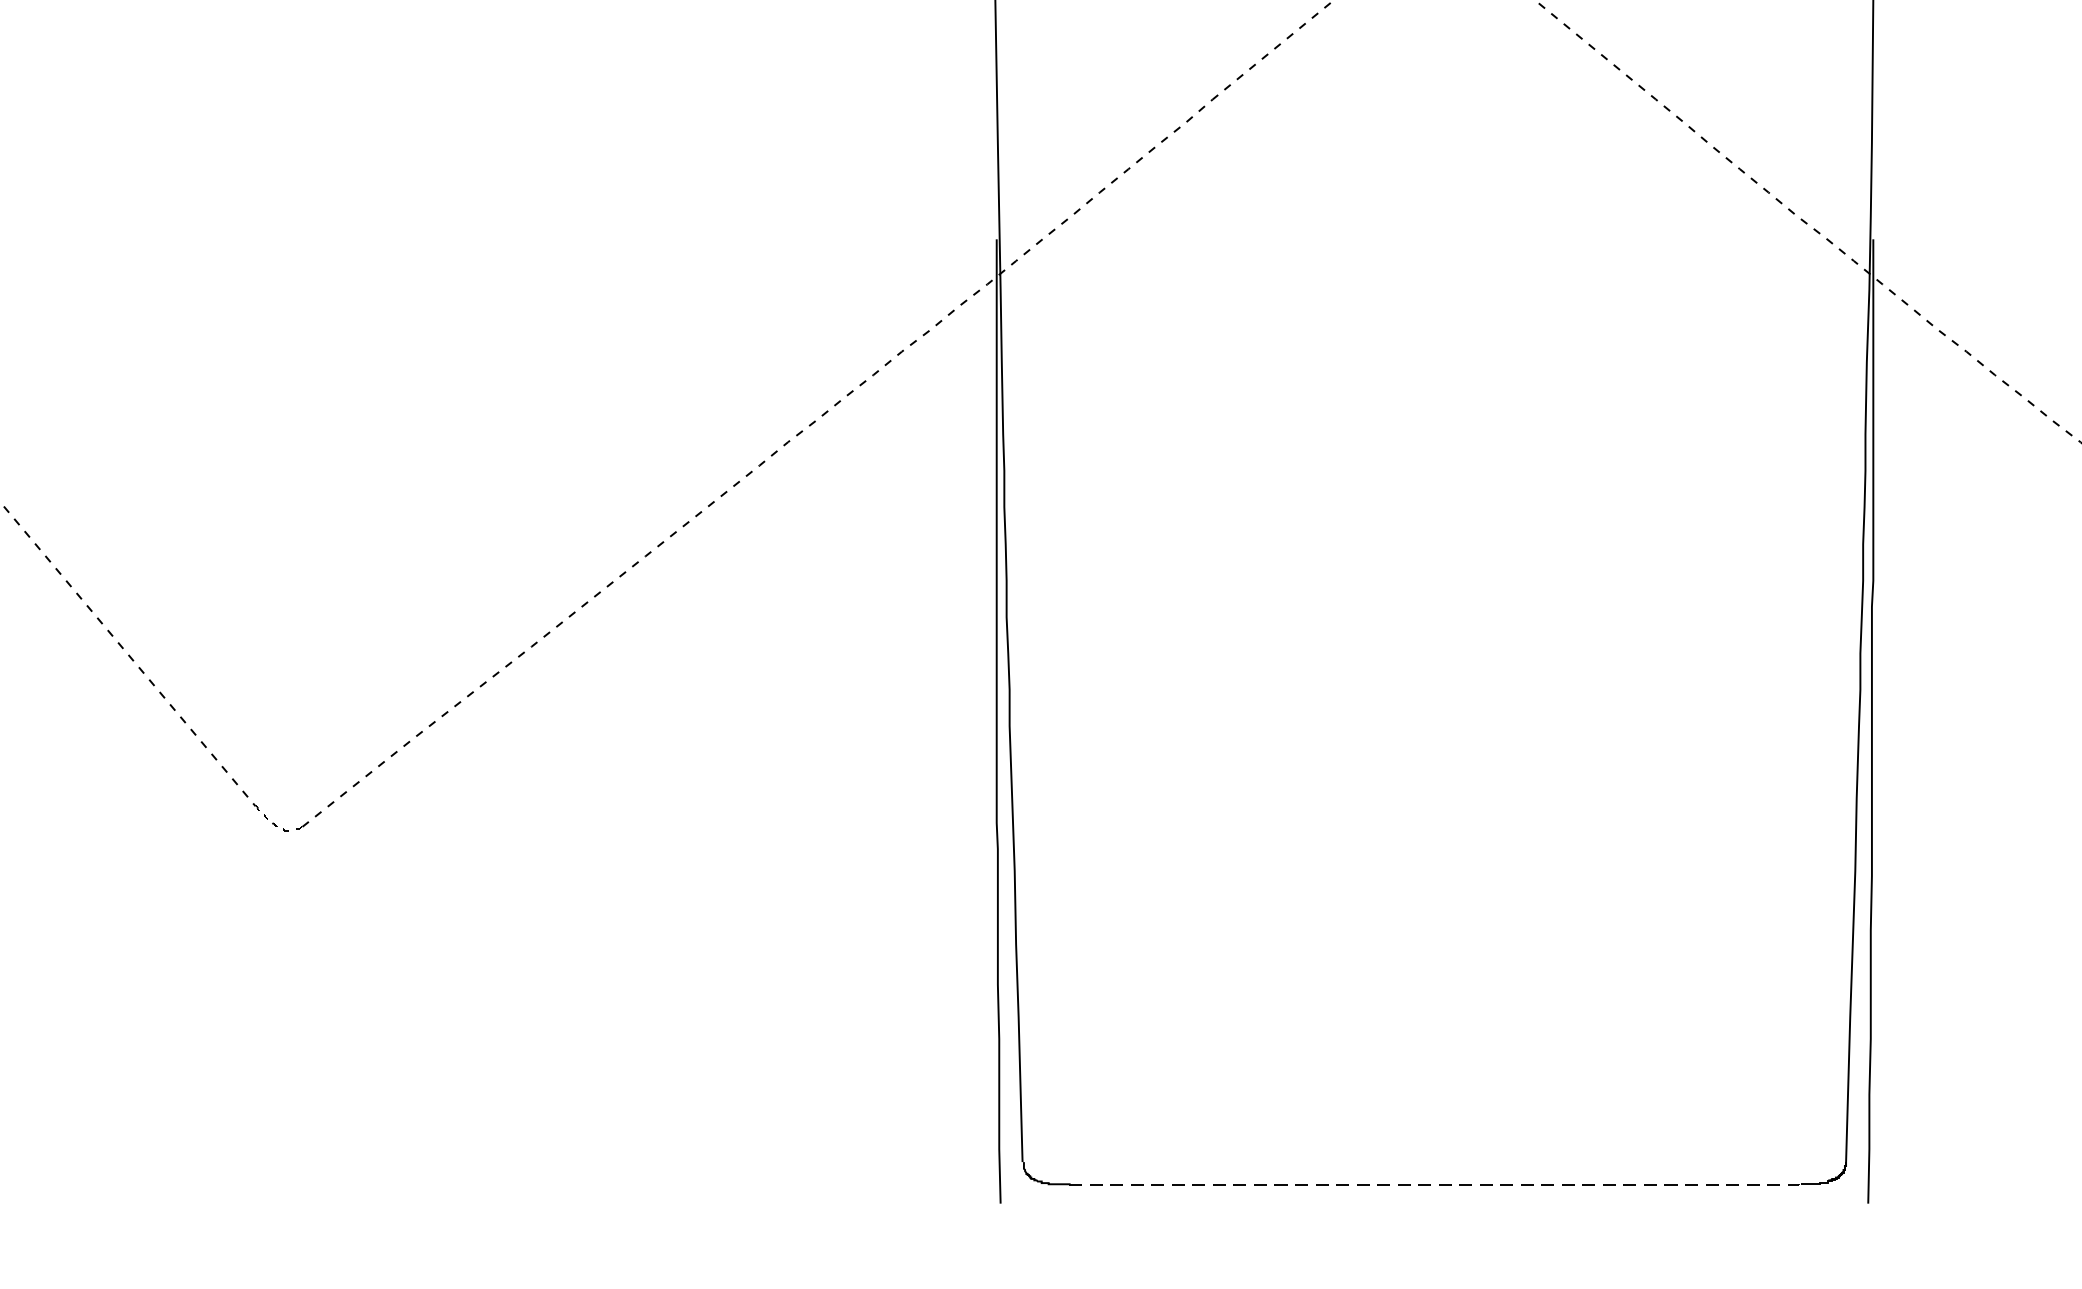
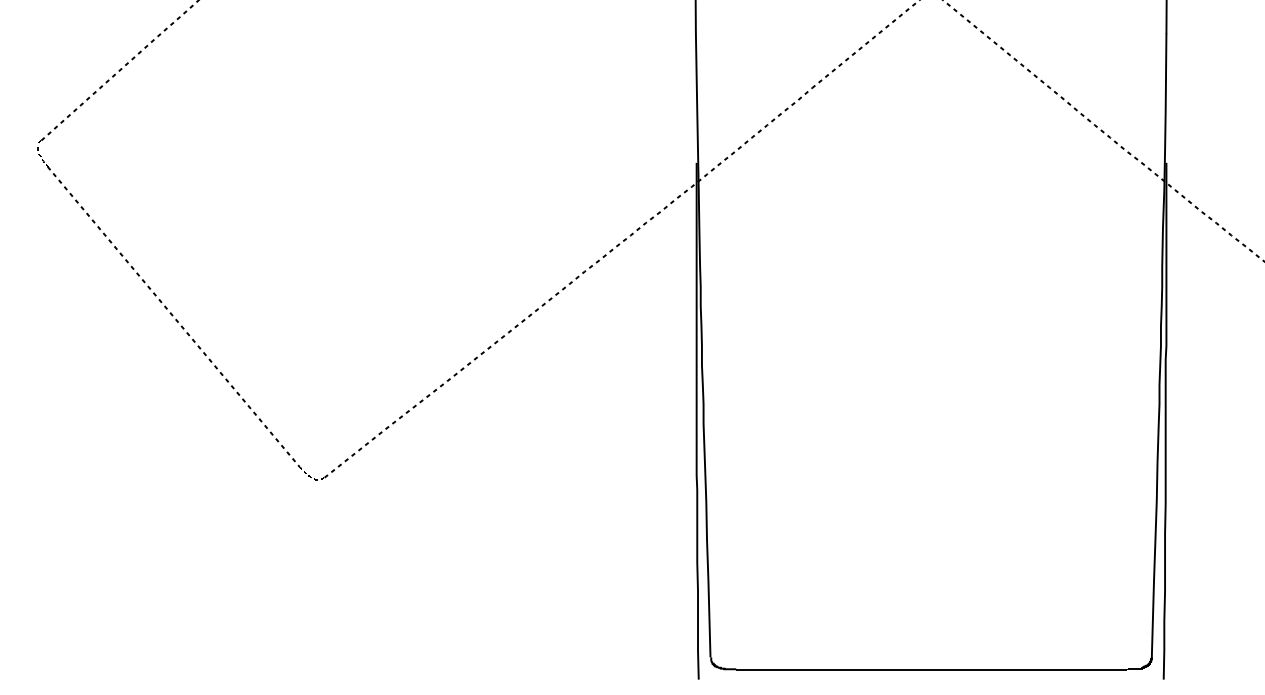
line: (1434, 1184) -> (931, 669), dashed -> solid

